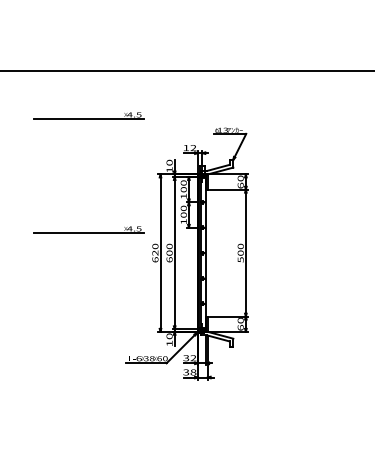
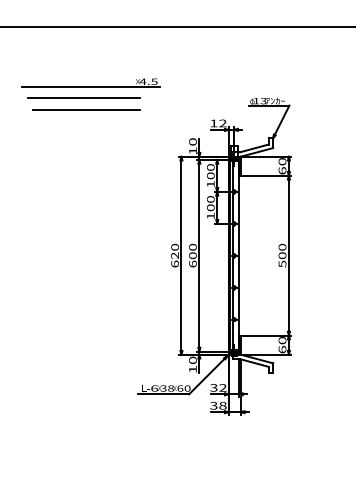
line: (82, 127) -> (83, 97), added
line: (84, 137) -> (85, 110), added
part: (88, 229) -> (90, 225), removed

